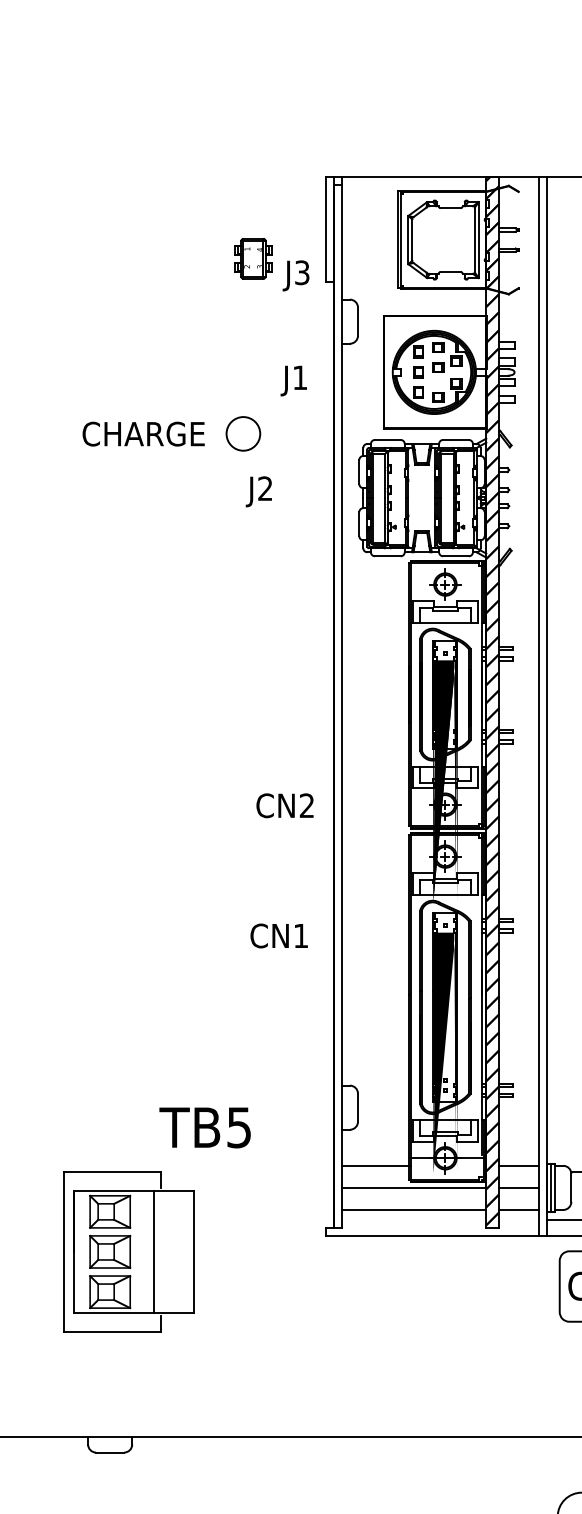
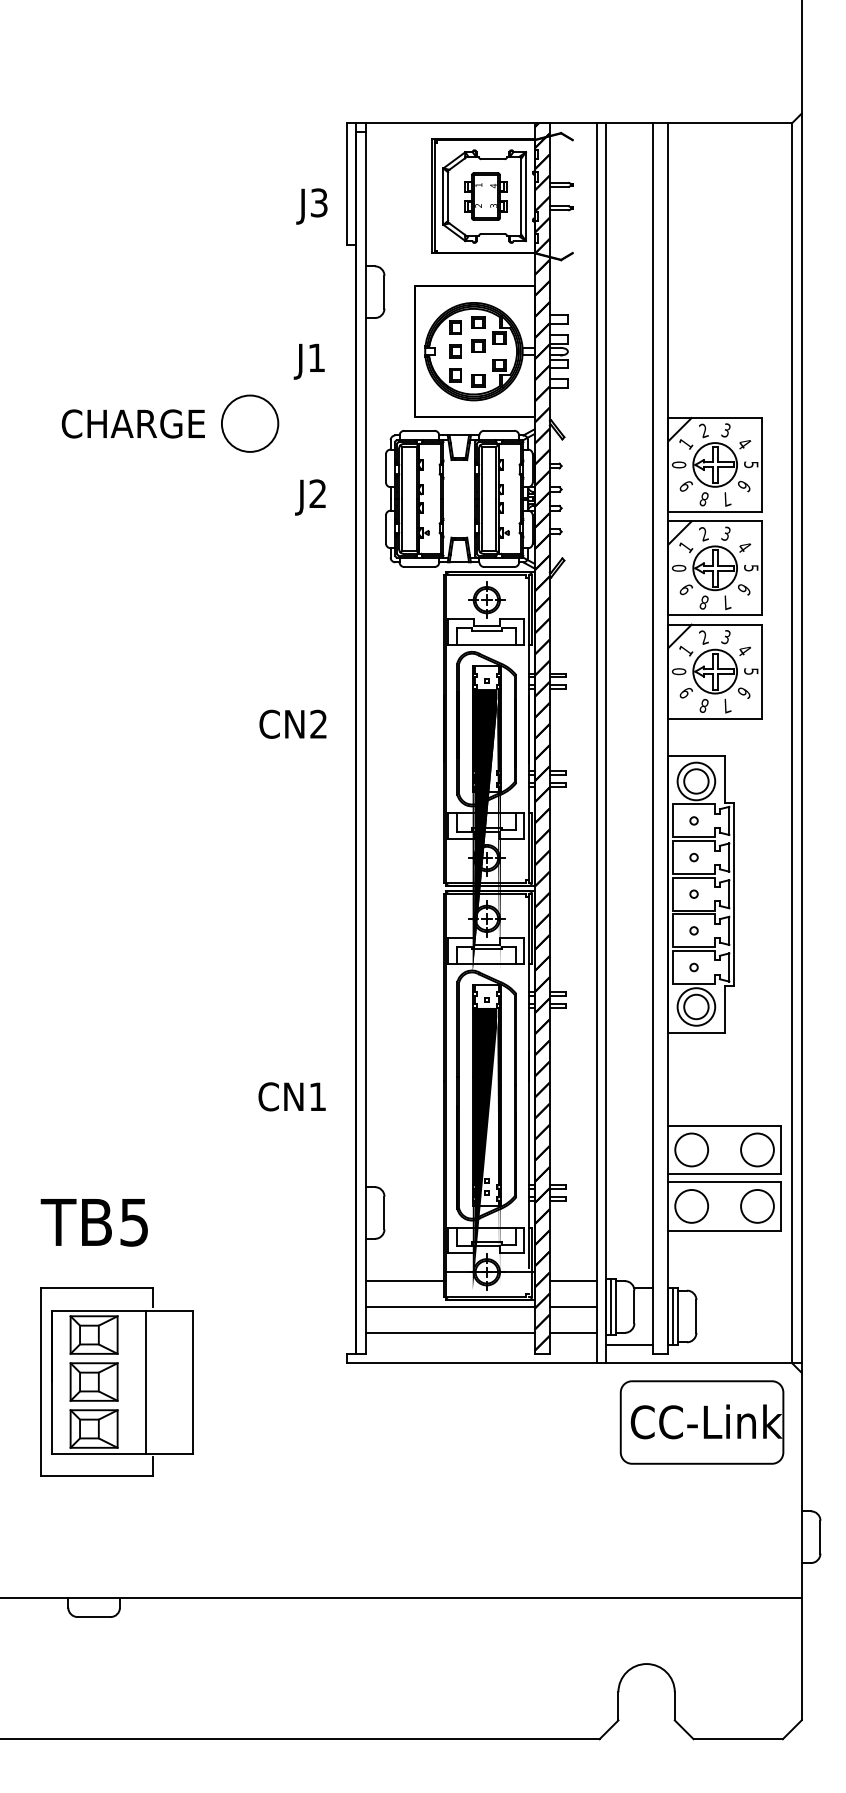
part: (253, 258) -> (485, 196), moved
text: (295, 275) -> (311, 206), moved
circle: (243, 433) -> (250, 423), size x1.43
text: (259, 491) -> (310, 497), moved
text: (284, 805) -> (292, 723), moved
text: (278, 935) -> (291, 1096), moved
text: (204, 1127) -> (93, 1222), moved

